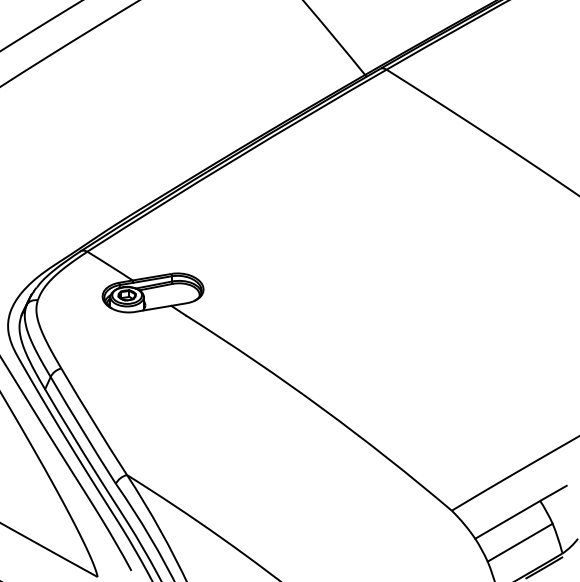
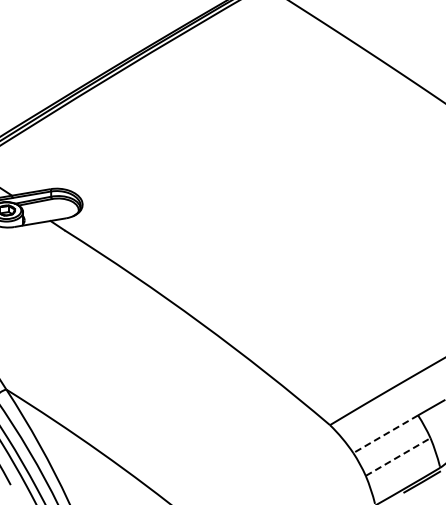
line: (507, 519) -> (385, 433), solid -> dashed
line: (520, 542) -> (398, 456), solid -> dashed

